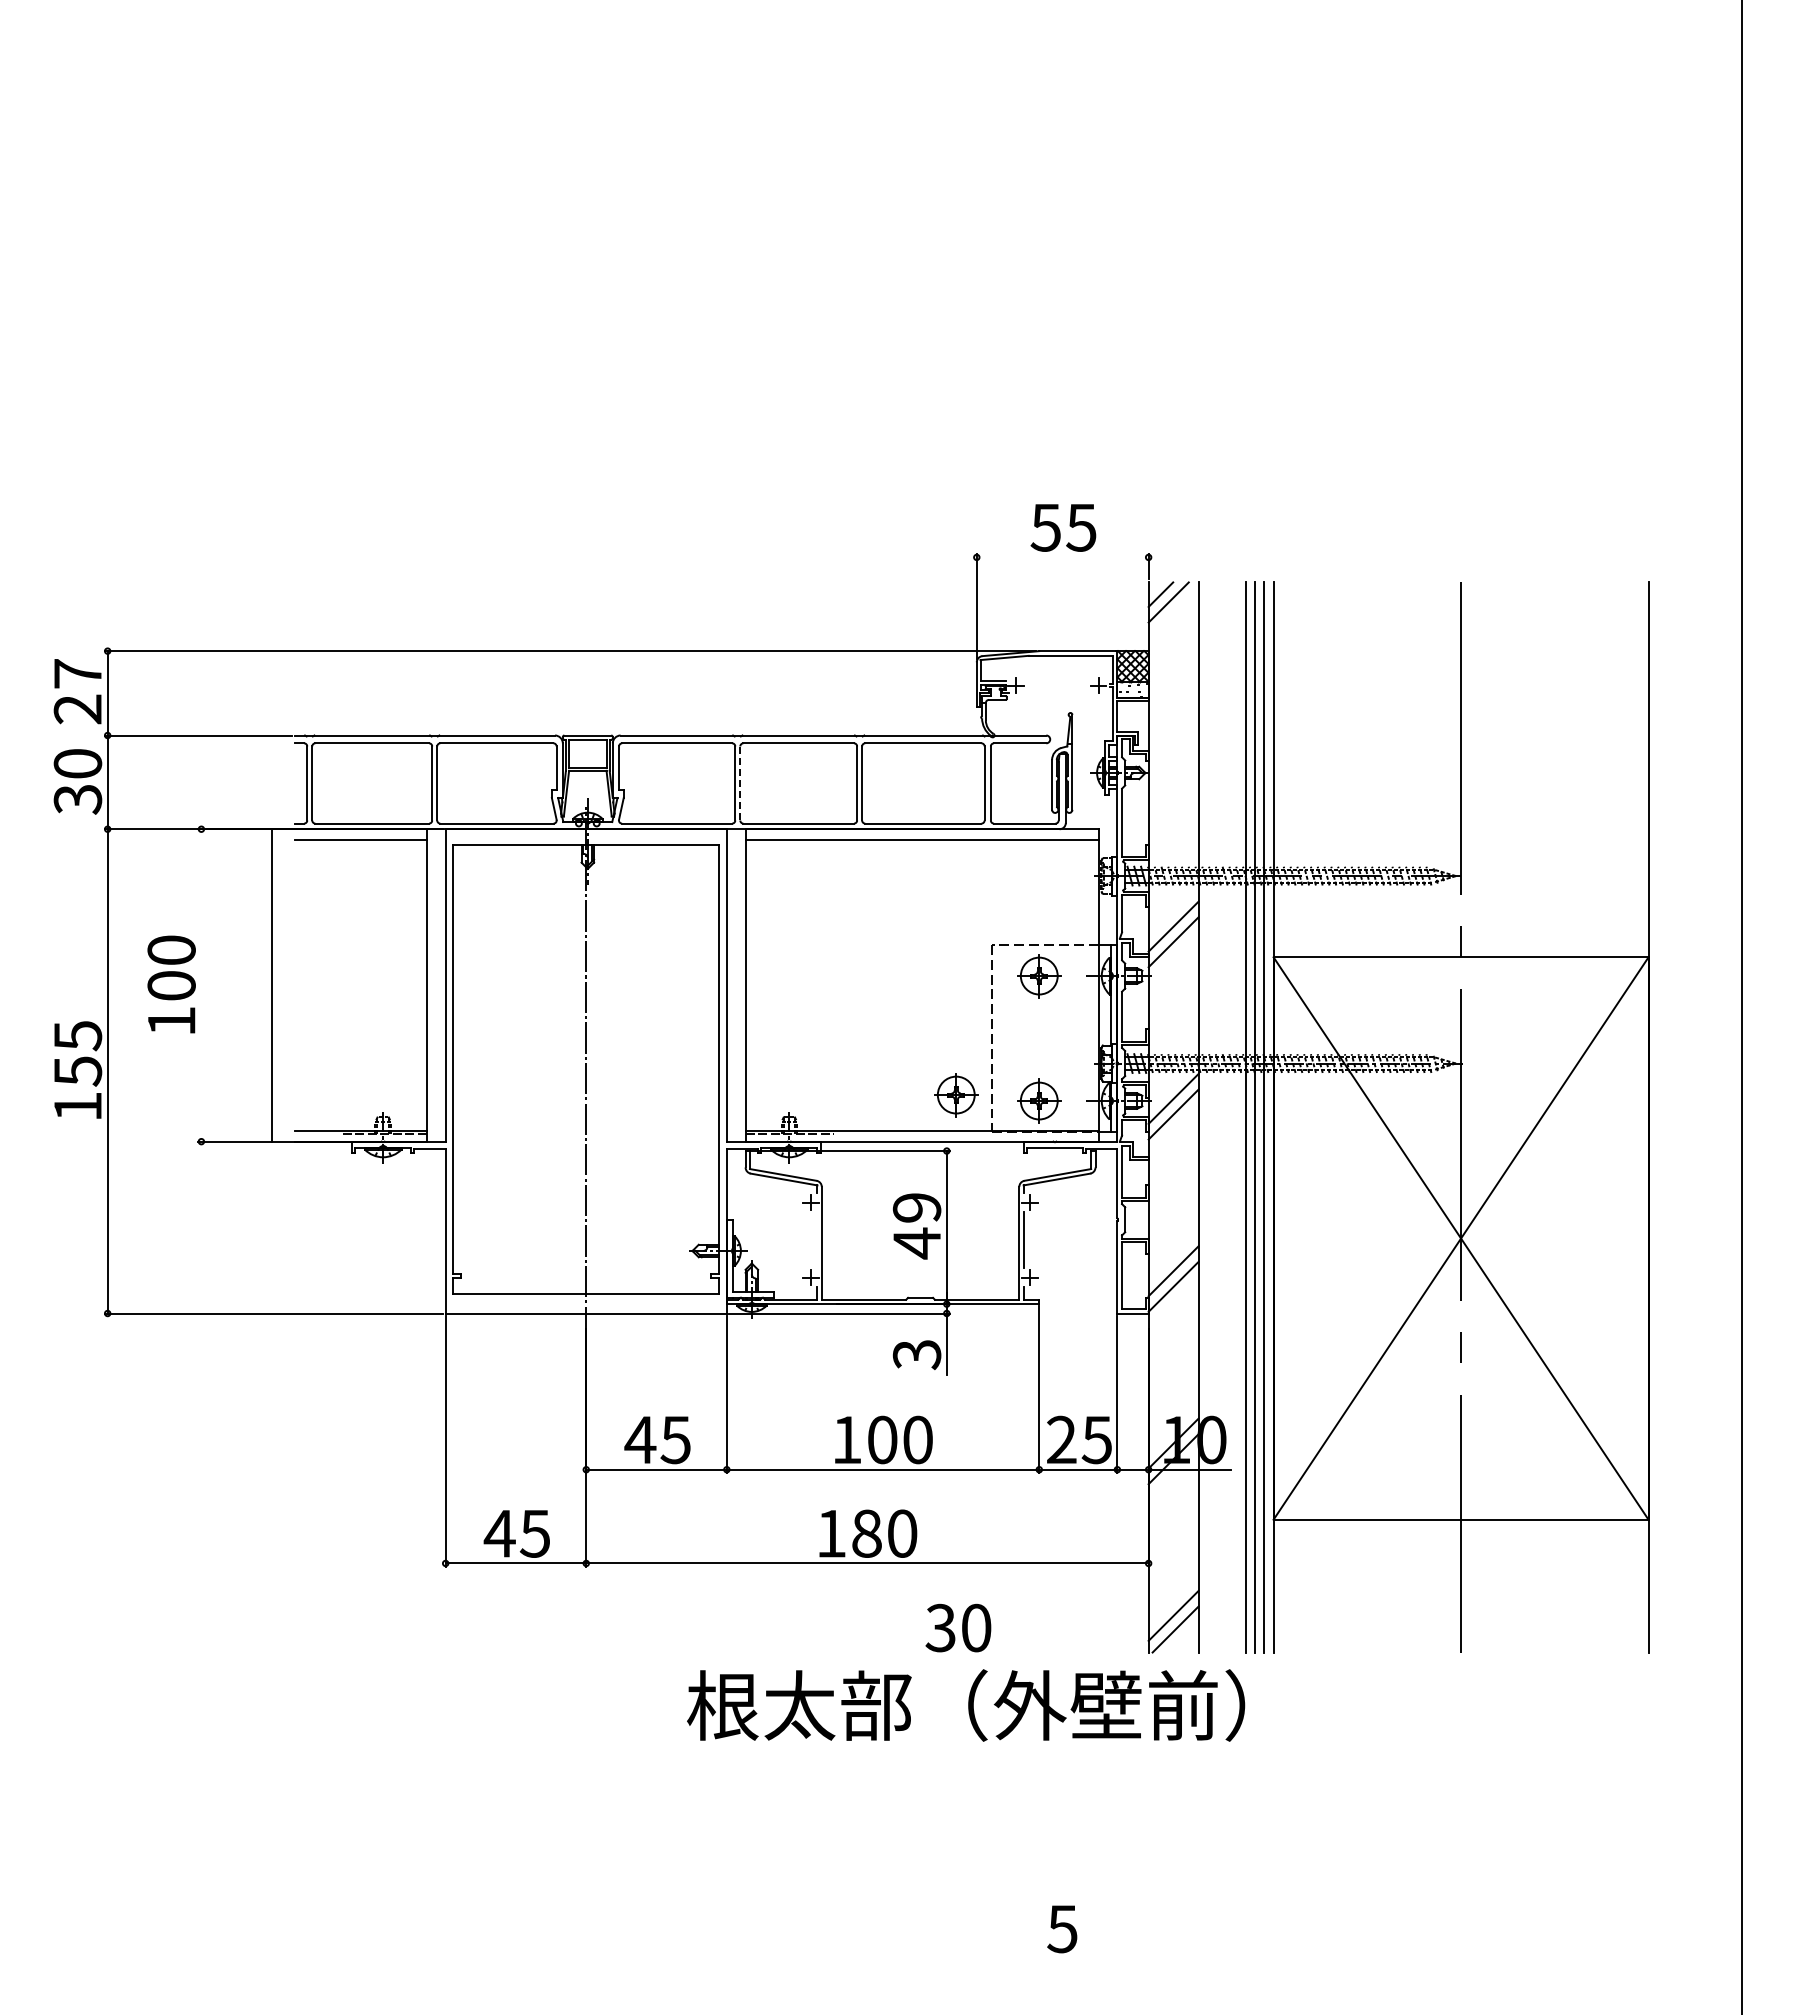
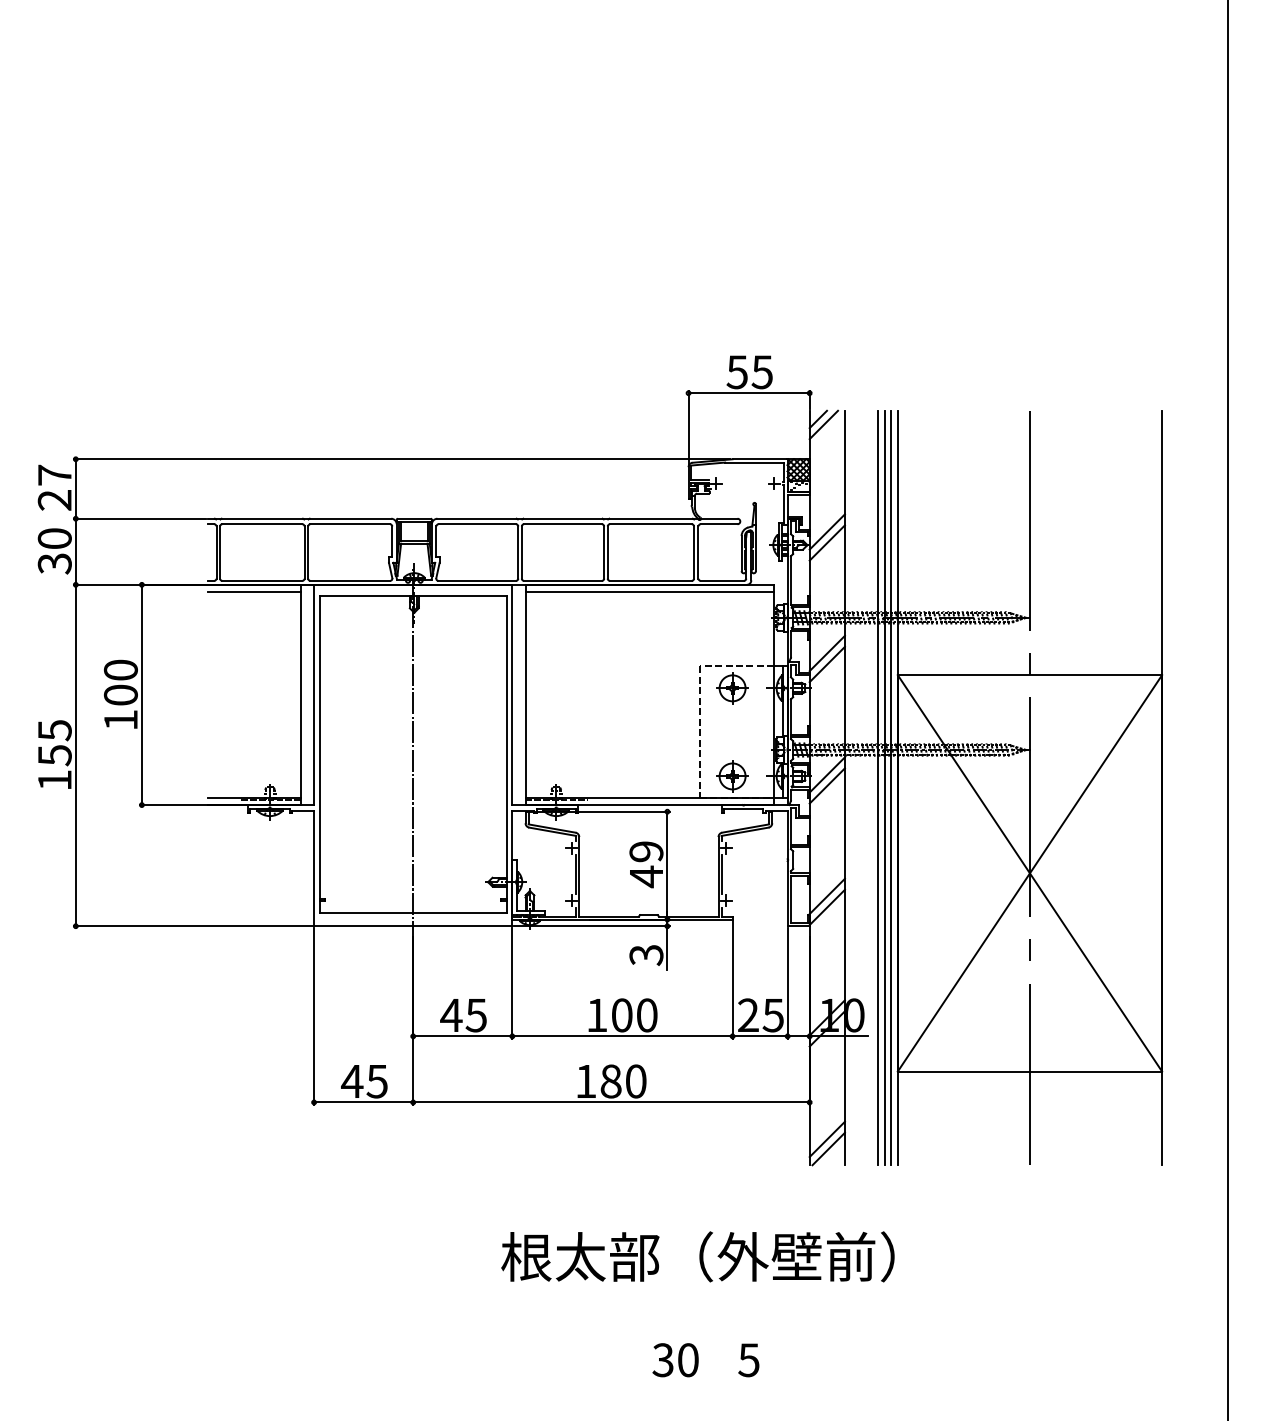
line: (1062, 557) -> (748, 393), added
line: (1173, 754) -> (827, 532), added
line: (1173, 769) -> (827, 542), added
line: (740, 782) -> (521, 551), dashed -> solid
line: (272, 985) -> (141, 694), moved
part: (956, 1095) -> (674, 772), removed
line: (817, 1240) -> (576, 874), added
text: (958, 1627) -> (675, 1359), moved
text: (966, 1705) -> (698, 1256), moved

